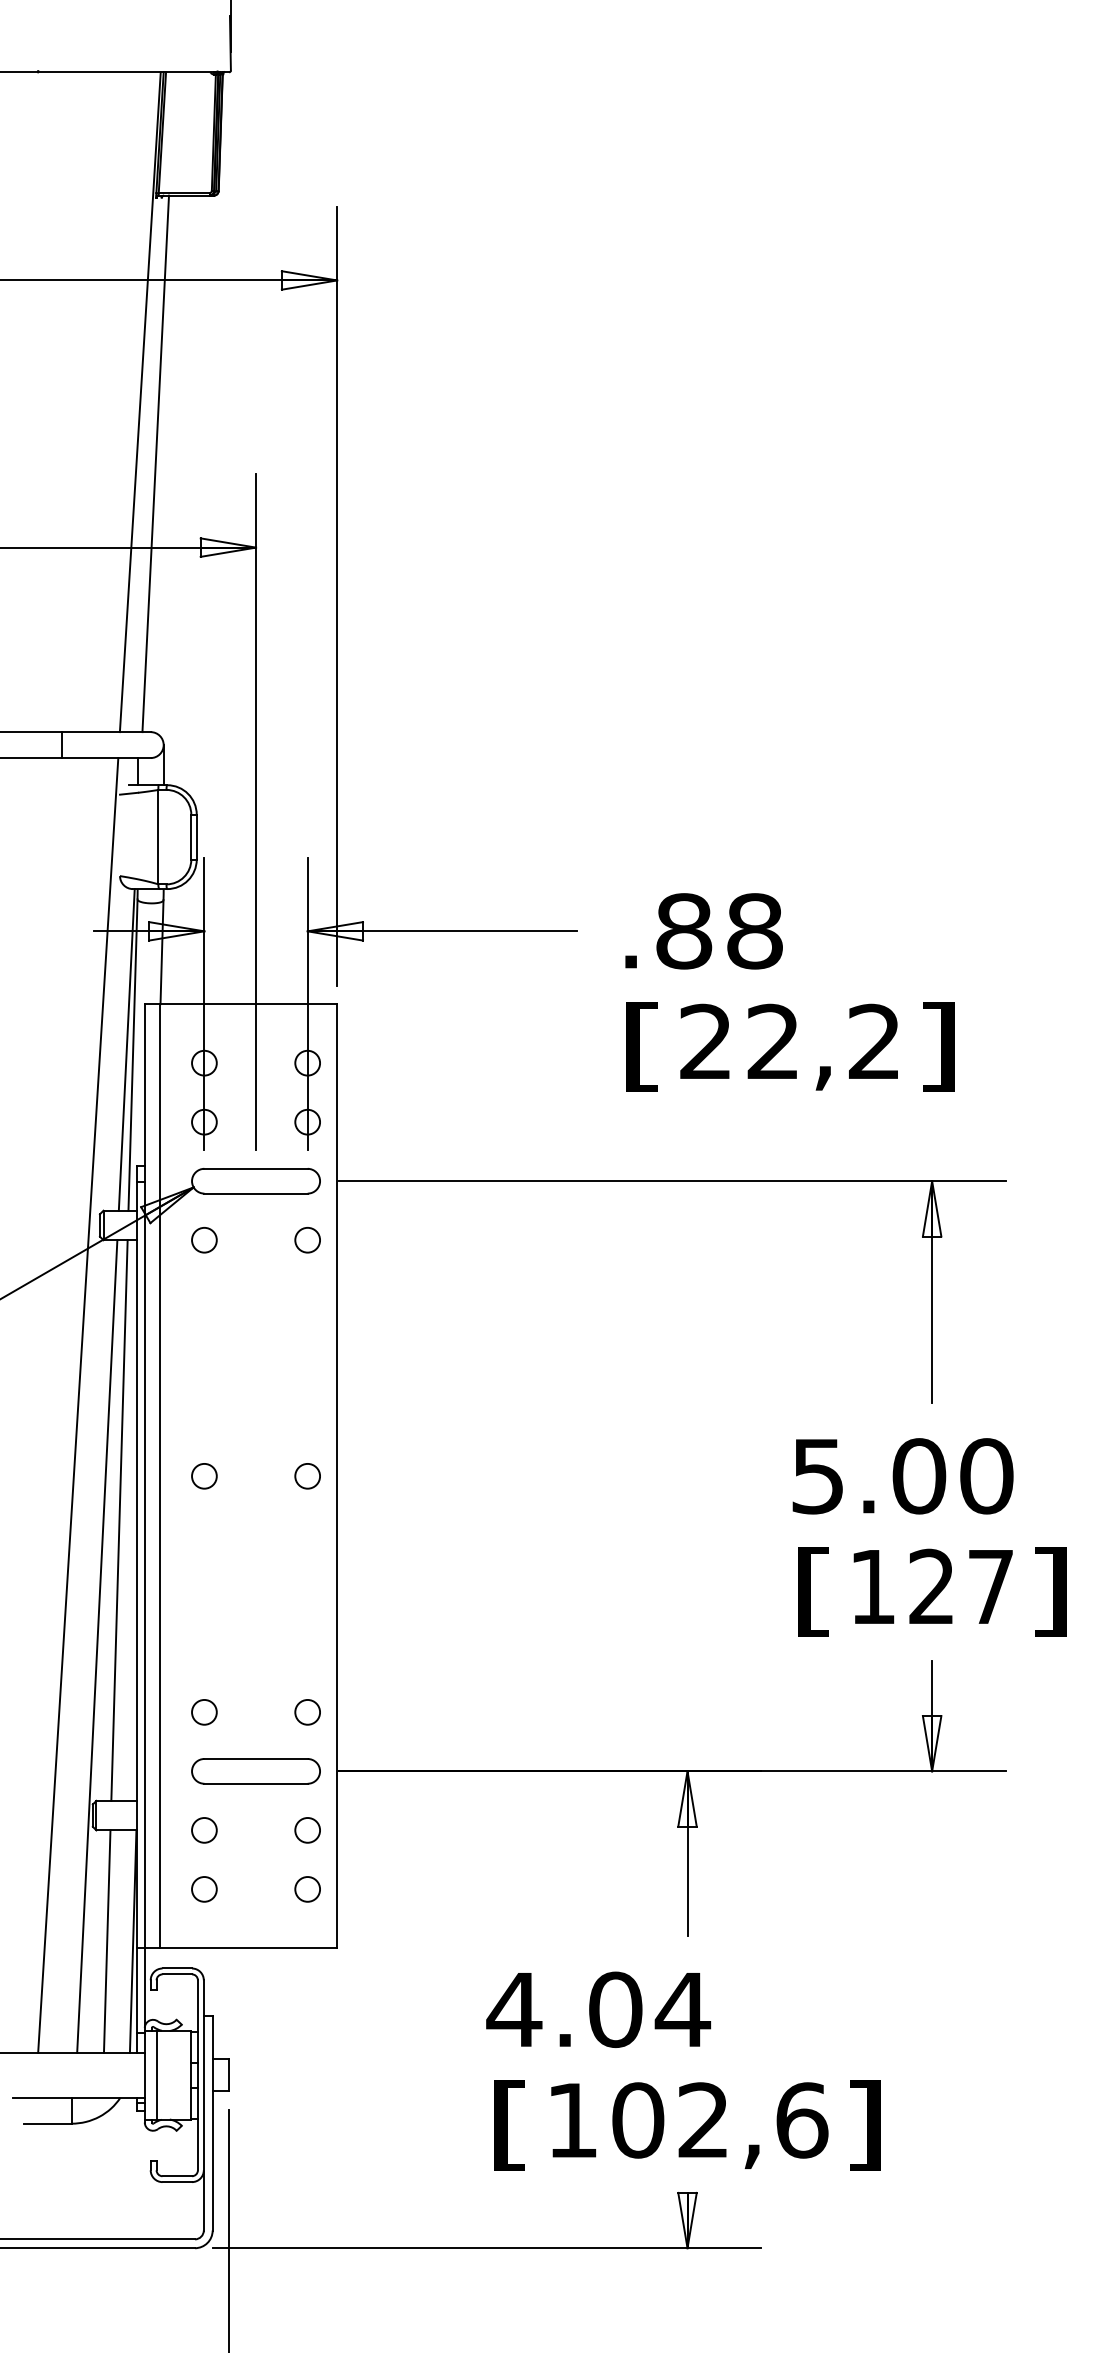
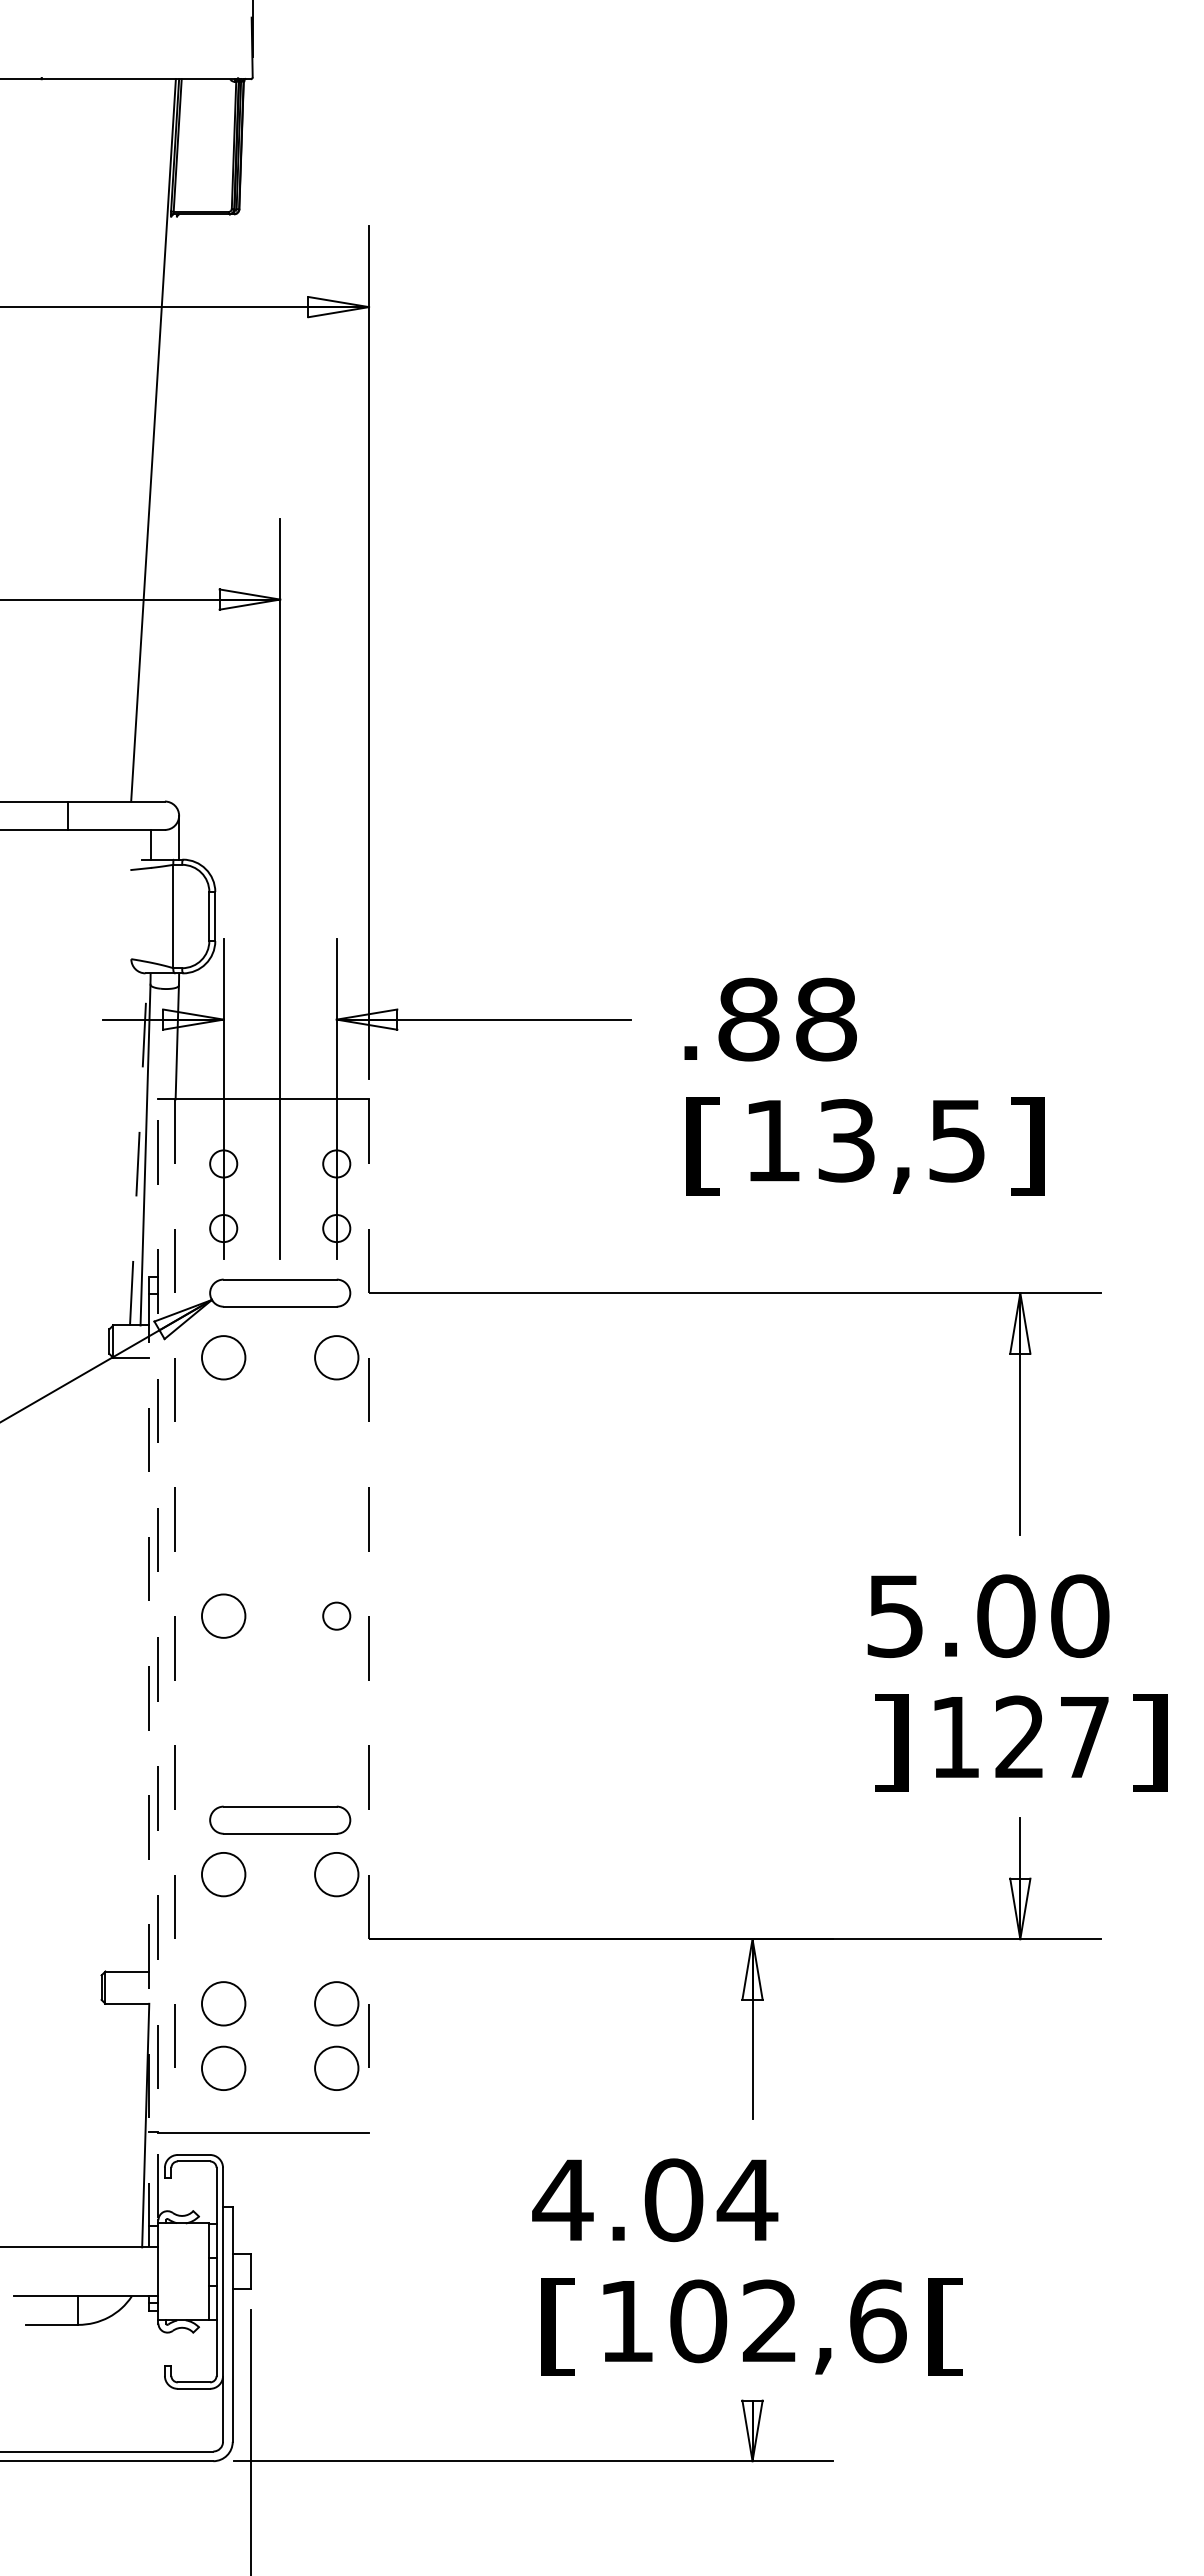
line: (154, 463) -> (169, 507), removed
text: (789, 1041) -> (864, 1140), 22,2 -> 13,5
line: (126, 1049) -> (138, 1148), solid -> dashed
circle: (204, 1239) -> (223, 1357), size x1.6
circle: (307, 1239) -> (336, 1357), size x1.6
line: (78, 1405) -> (85, 1538), removed
circle: (204, 1475) -> (223, 1615), size x1.6
line: (160, 1476) -> (175, 1616), solid -> dashed
line: (337, 1476) -> (369, 1616), solid -> dashed
line: (144, 1514) -> (158, 1658), solid -> dashed
line: (119, 1520) -> (130, 1664), removed
text: (813, 1591) -> (890, 1742), [ -> ]
line: (136, 1609) -> (149, 1761), solid -> dashed
line: (97, 1646) -> (106, 1802), removed
circle: (204, 1712) -> (223, 1874), size x1.6
circle: (307, 1712) -> (336, 1874), size x1.6
part: (256, 1770) -> (280, 1819), moved
circle: (204, 1830) -> (223, 2003), size x1.6
circle: (307, 1830) -> (336, 2003), size x1.6
circle: (204, 1888) -> (223, 2067), size x1.6
circle: (307, 1888) -> (336, 2067), size x1.6
line: (106, 1941) -> (116, 2125), removed
line: (156, 2074) -> (171, 2271), removed
text: (863, 2125) -> (945, 2326), ] -> [

